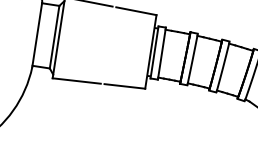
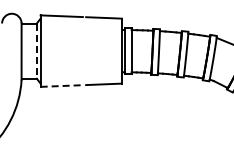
line: (54, 37) -> (36, 51), solid -> dashed
line: (77, 81) -> (62, 86), solid -> dashed

